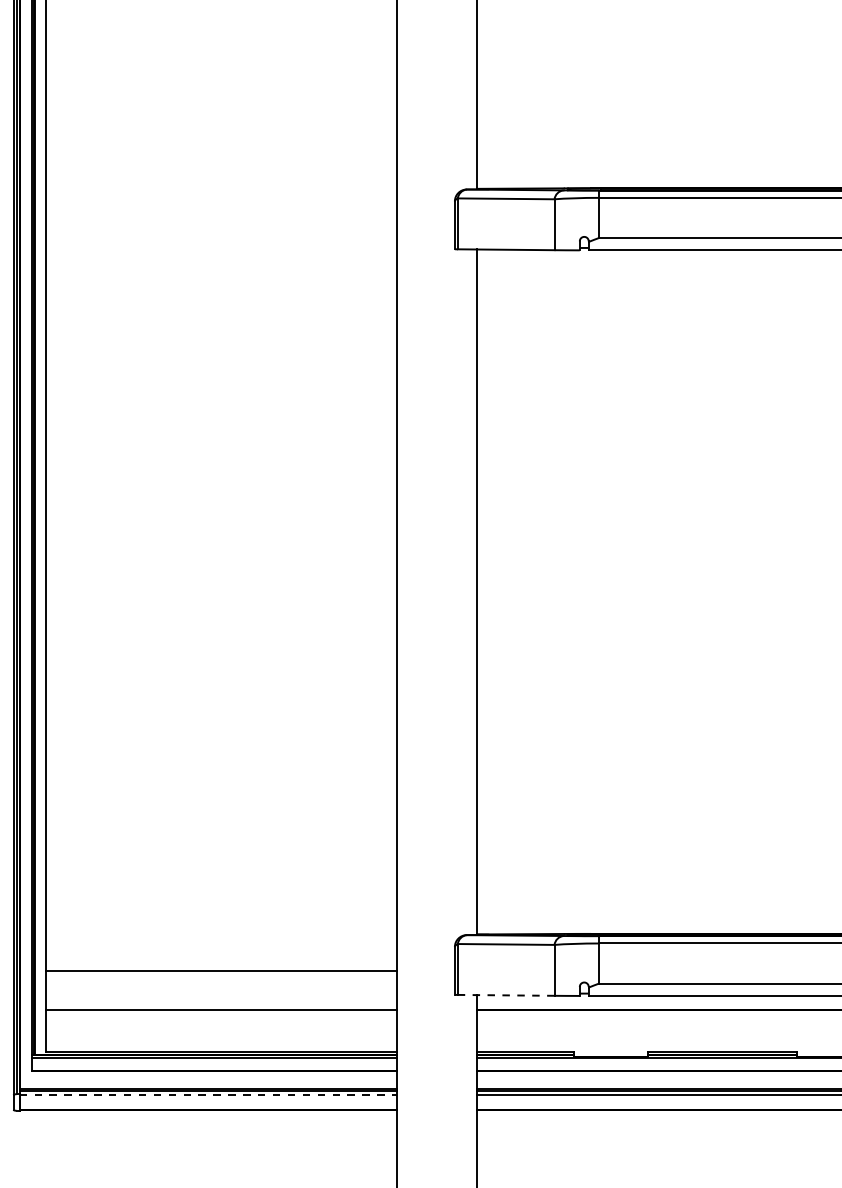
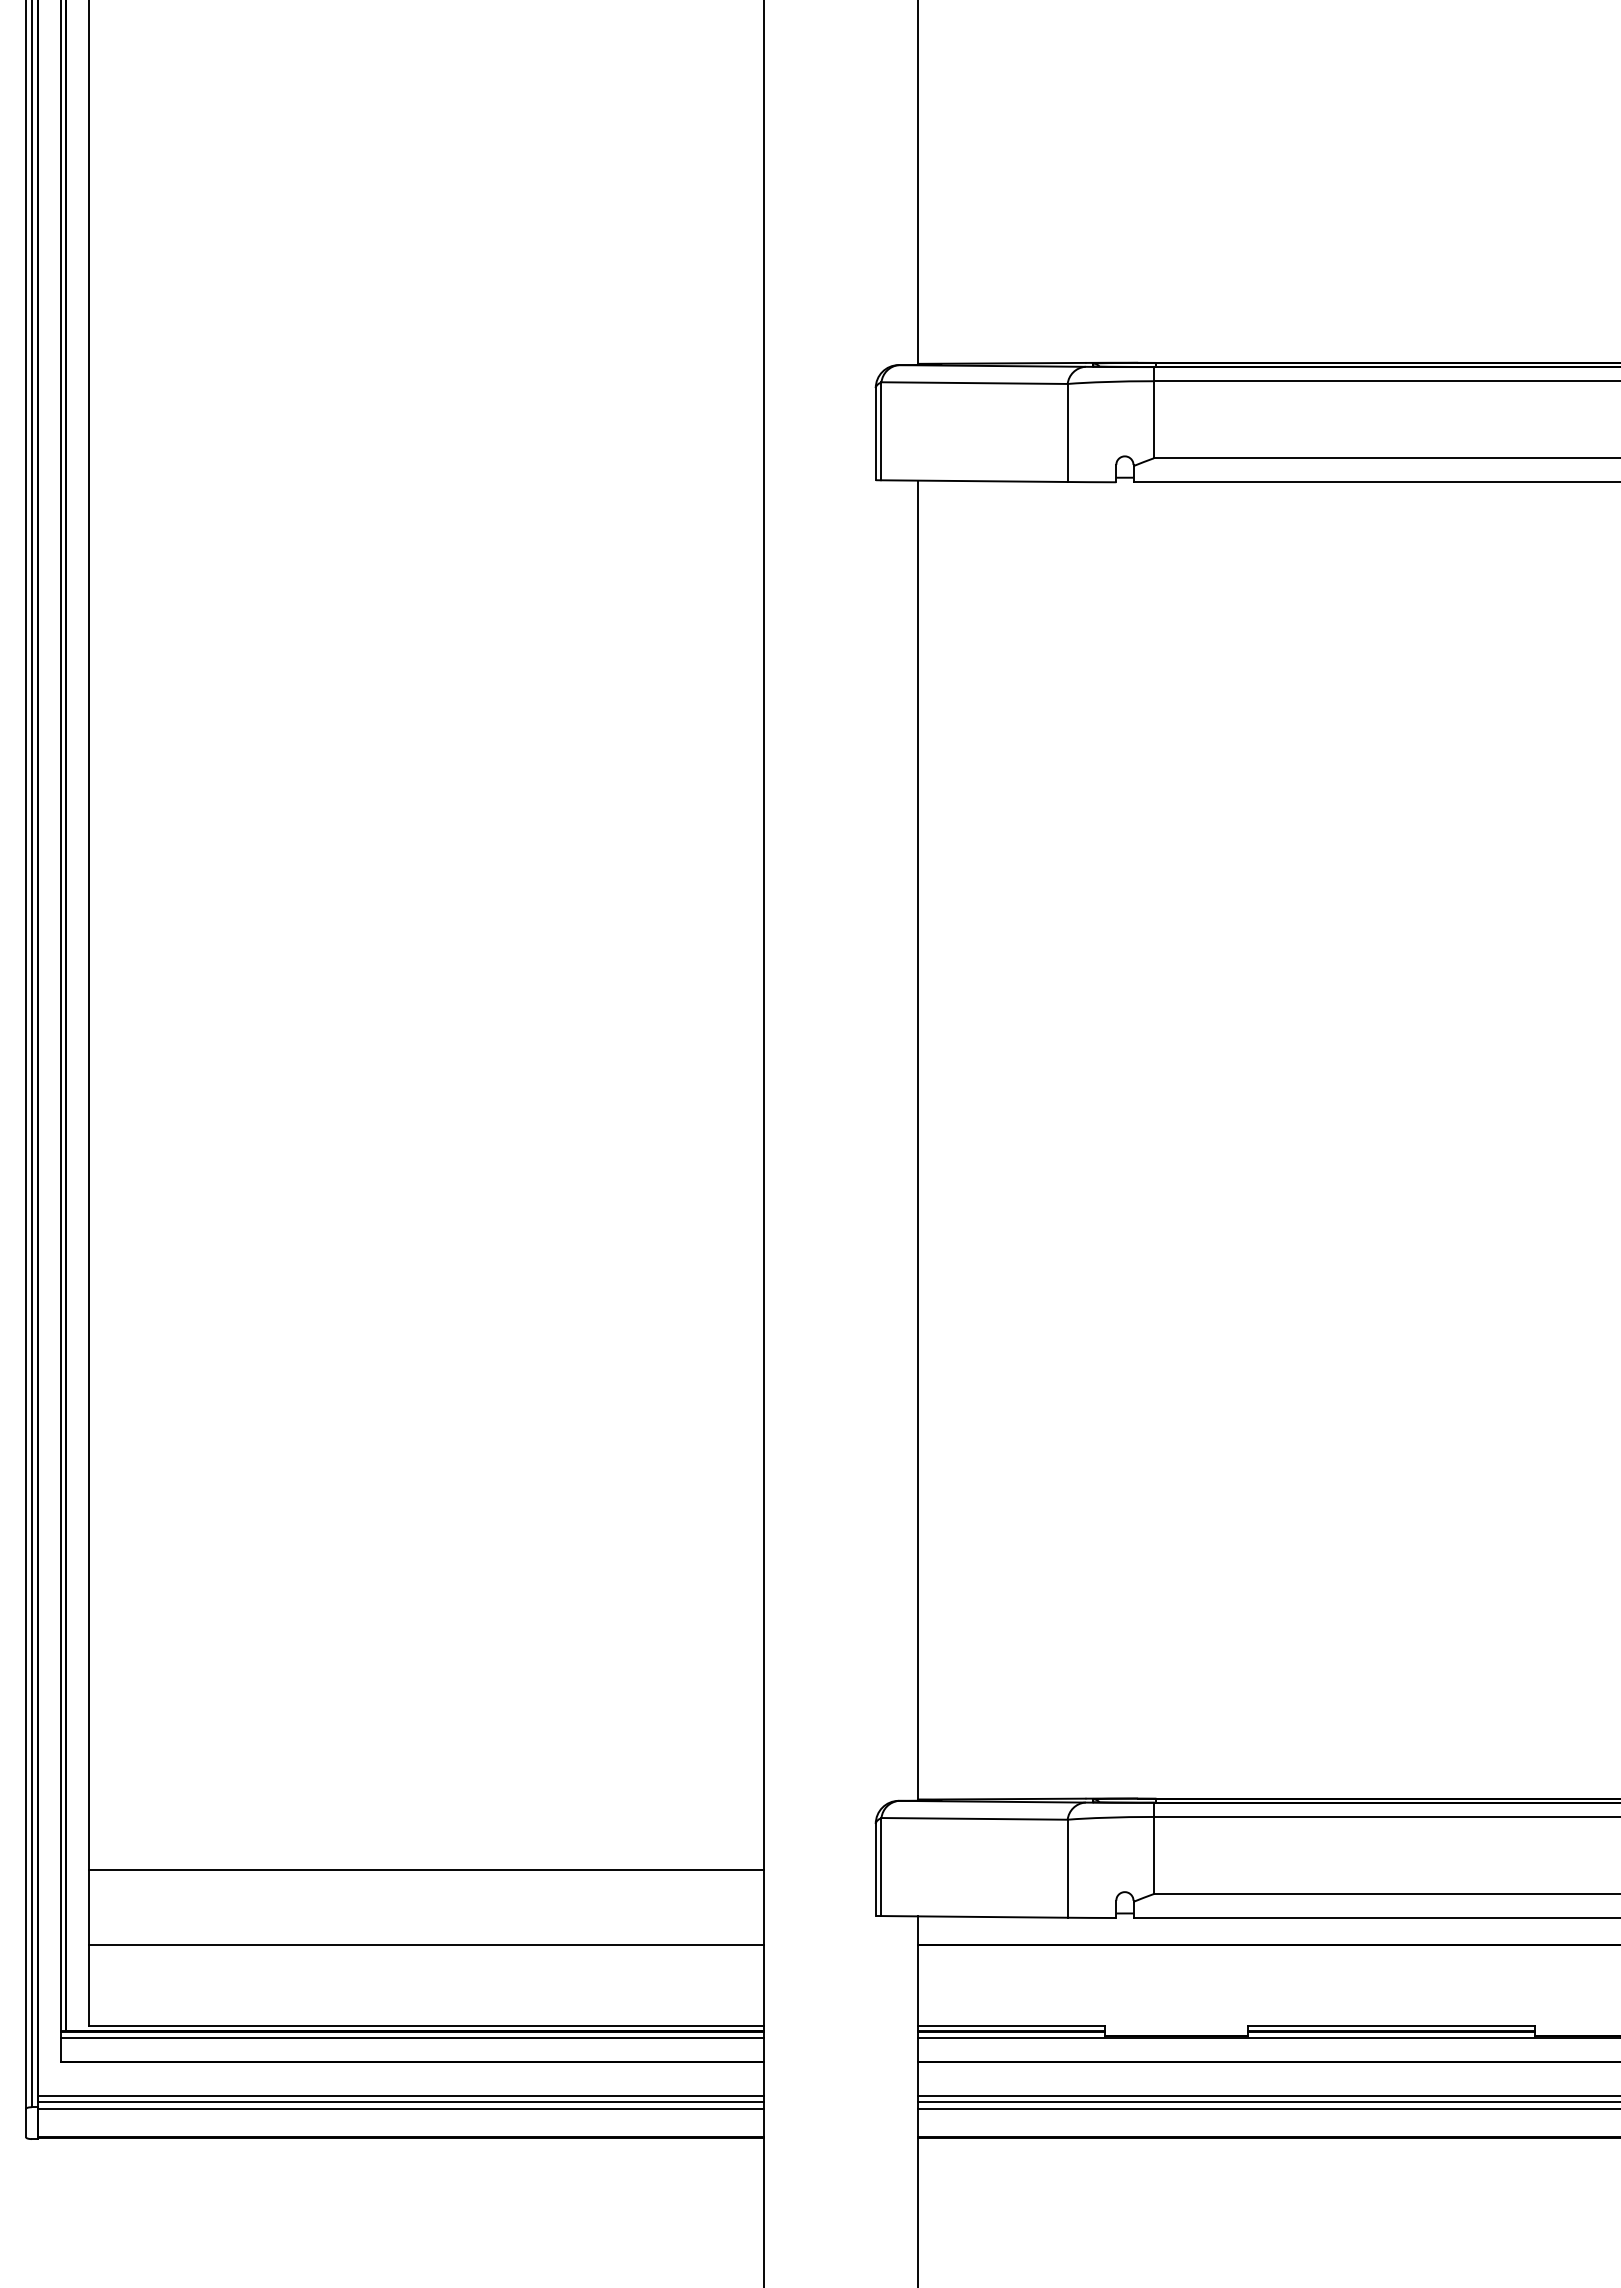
line: (505, 995) -> (973, 1917), dashed -> solid
line: (208, 1095) -> (401, 2109), dashed -> solid

